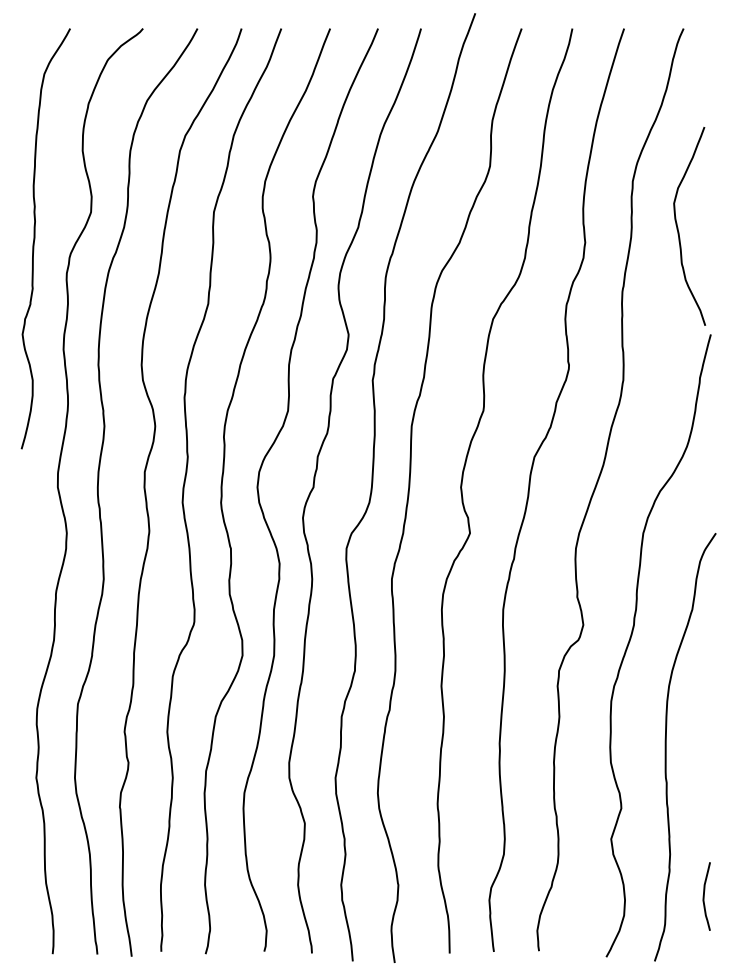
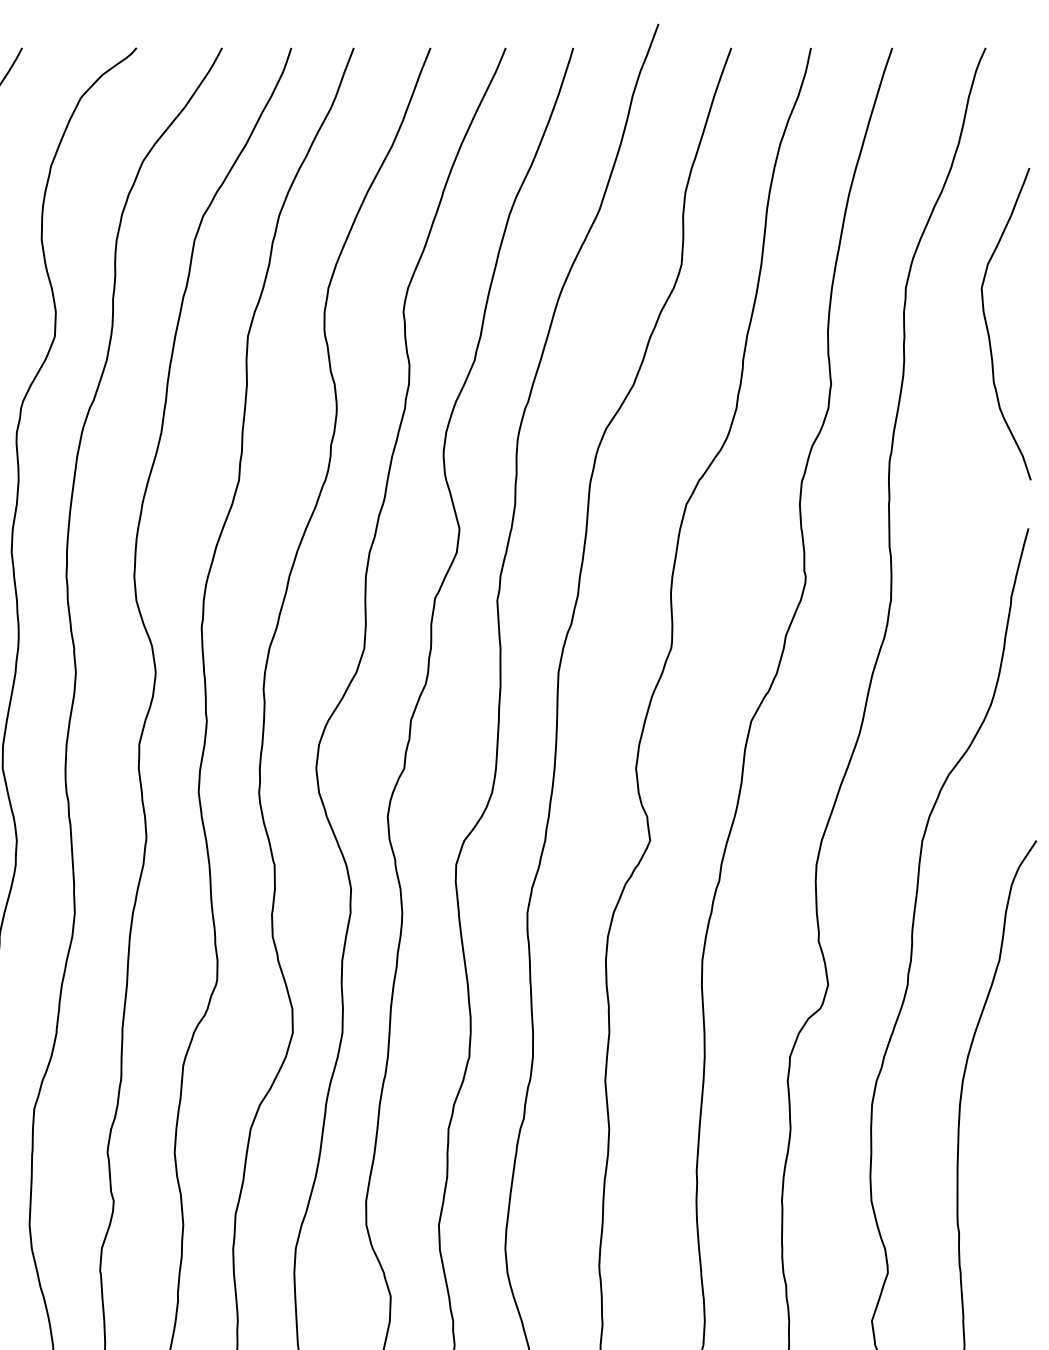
curve: (678, 227) -> (988, 325), moved

